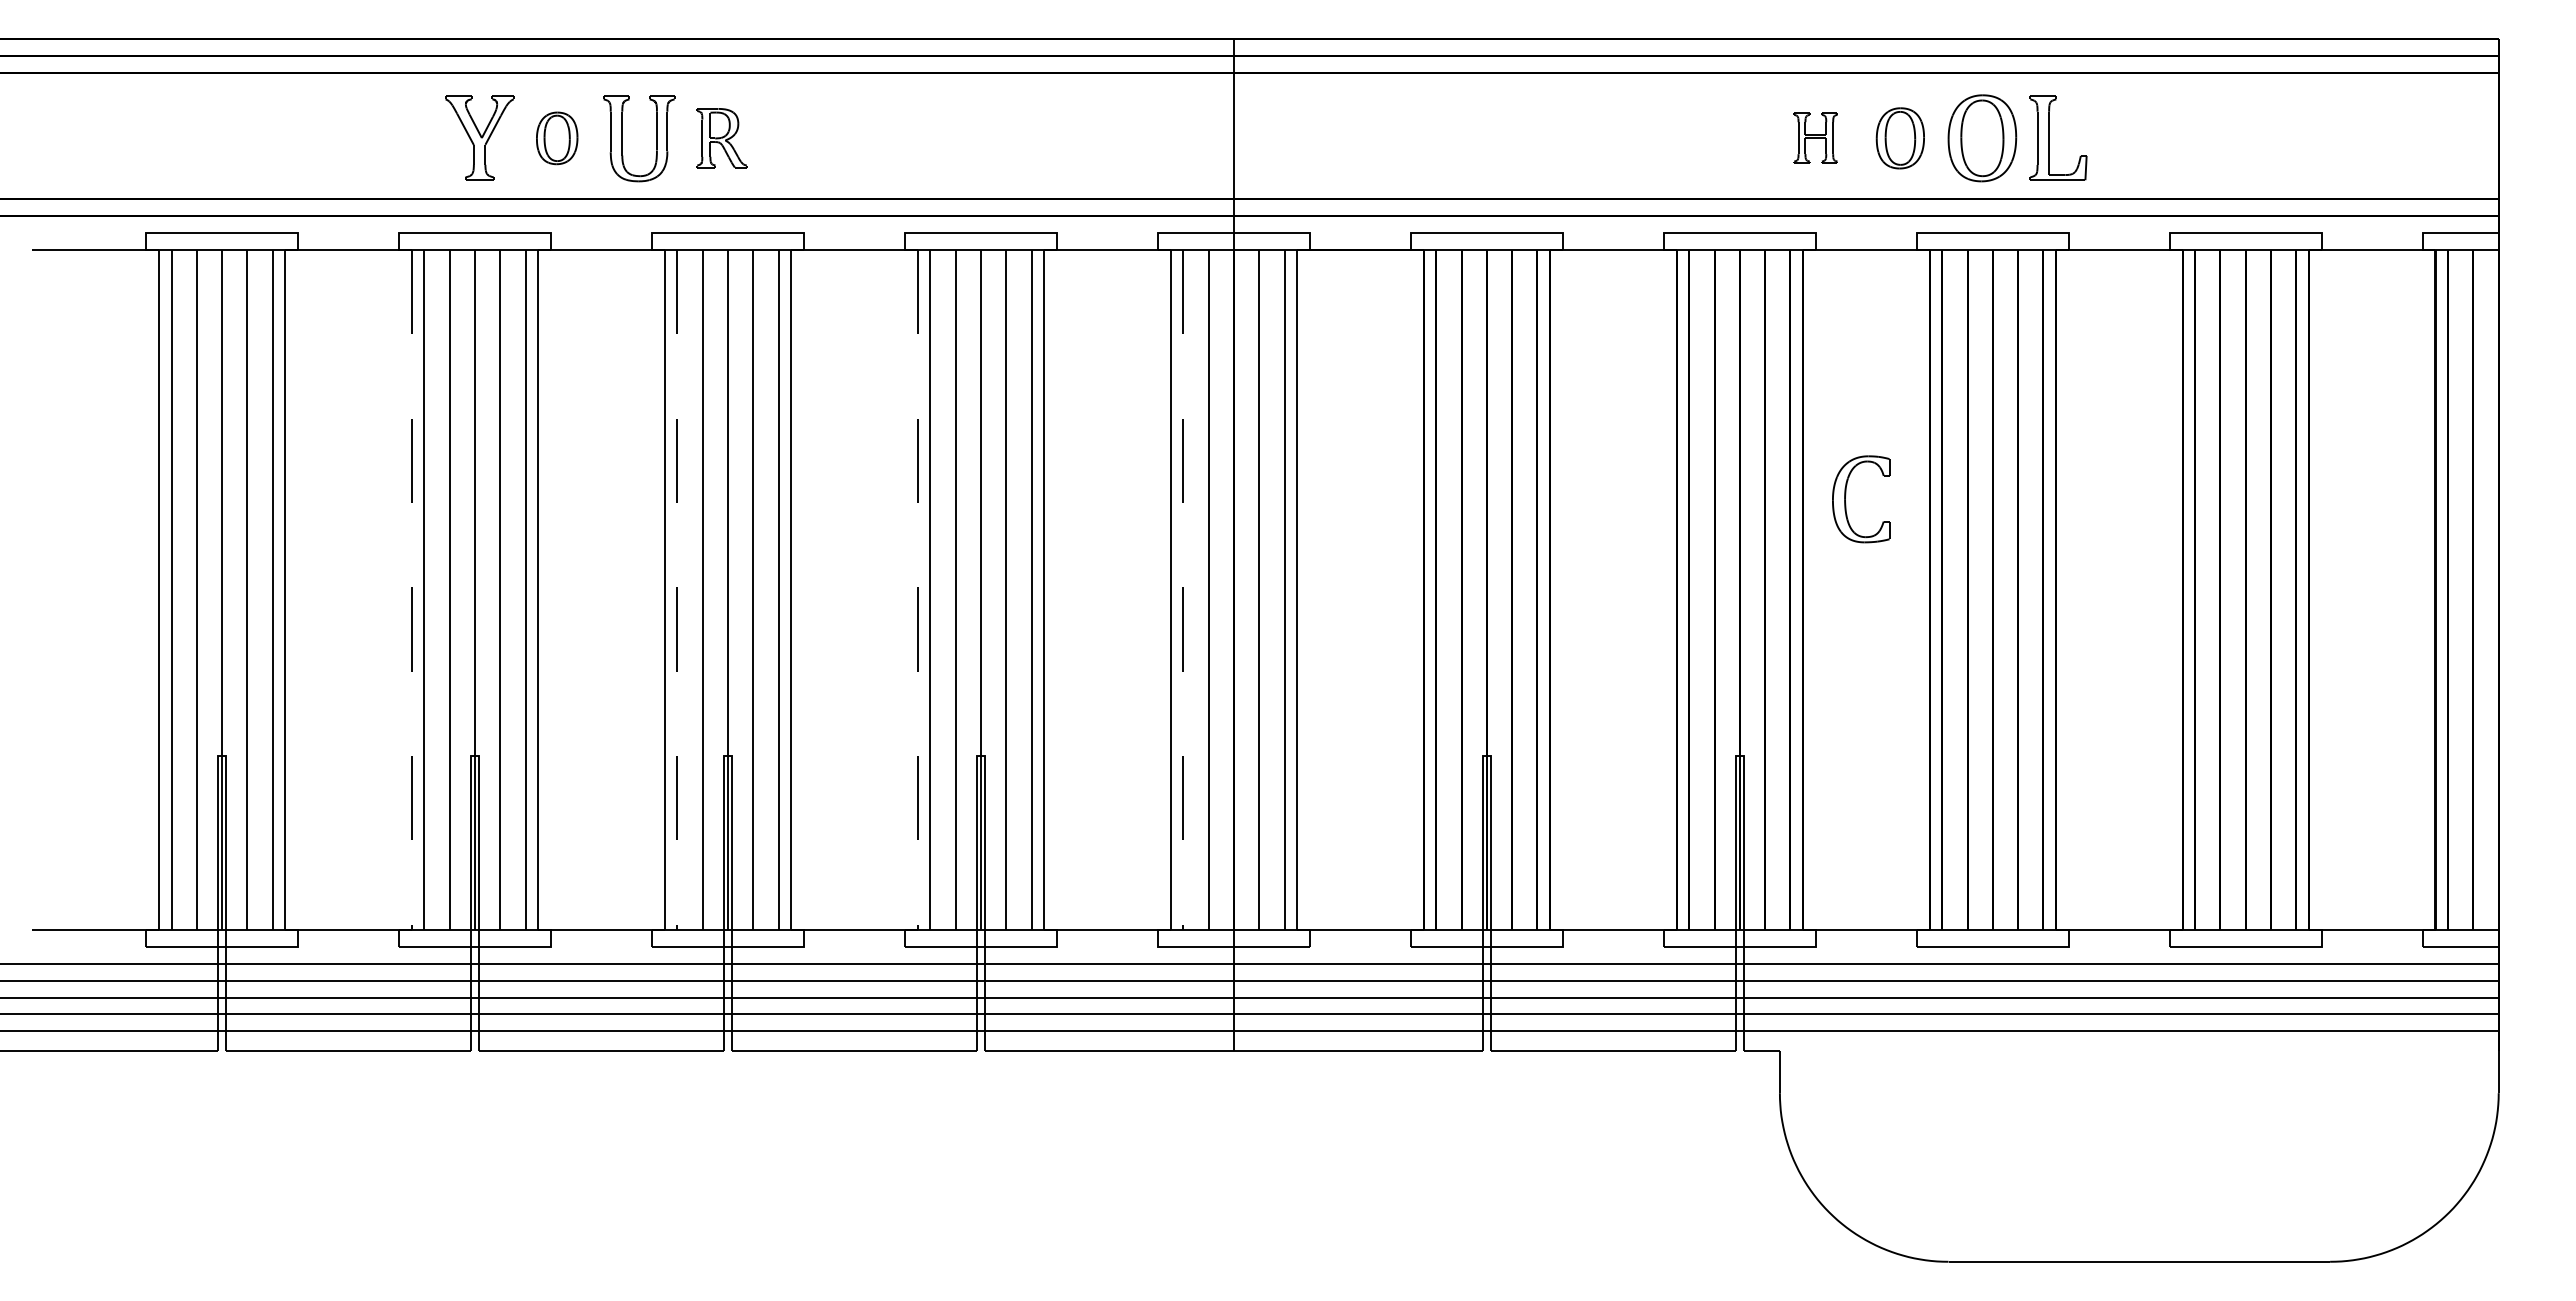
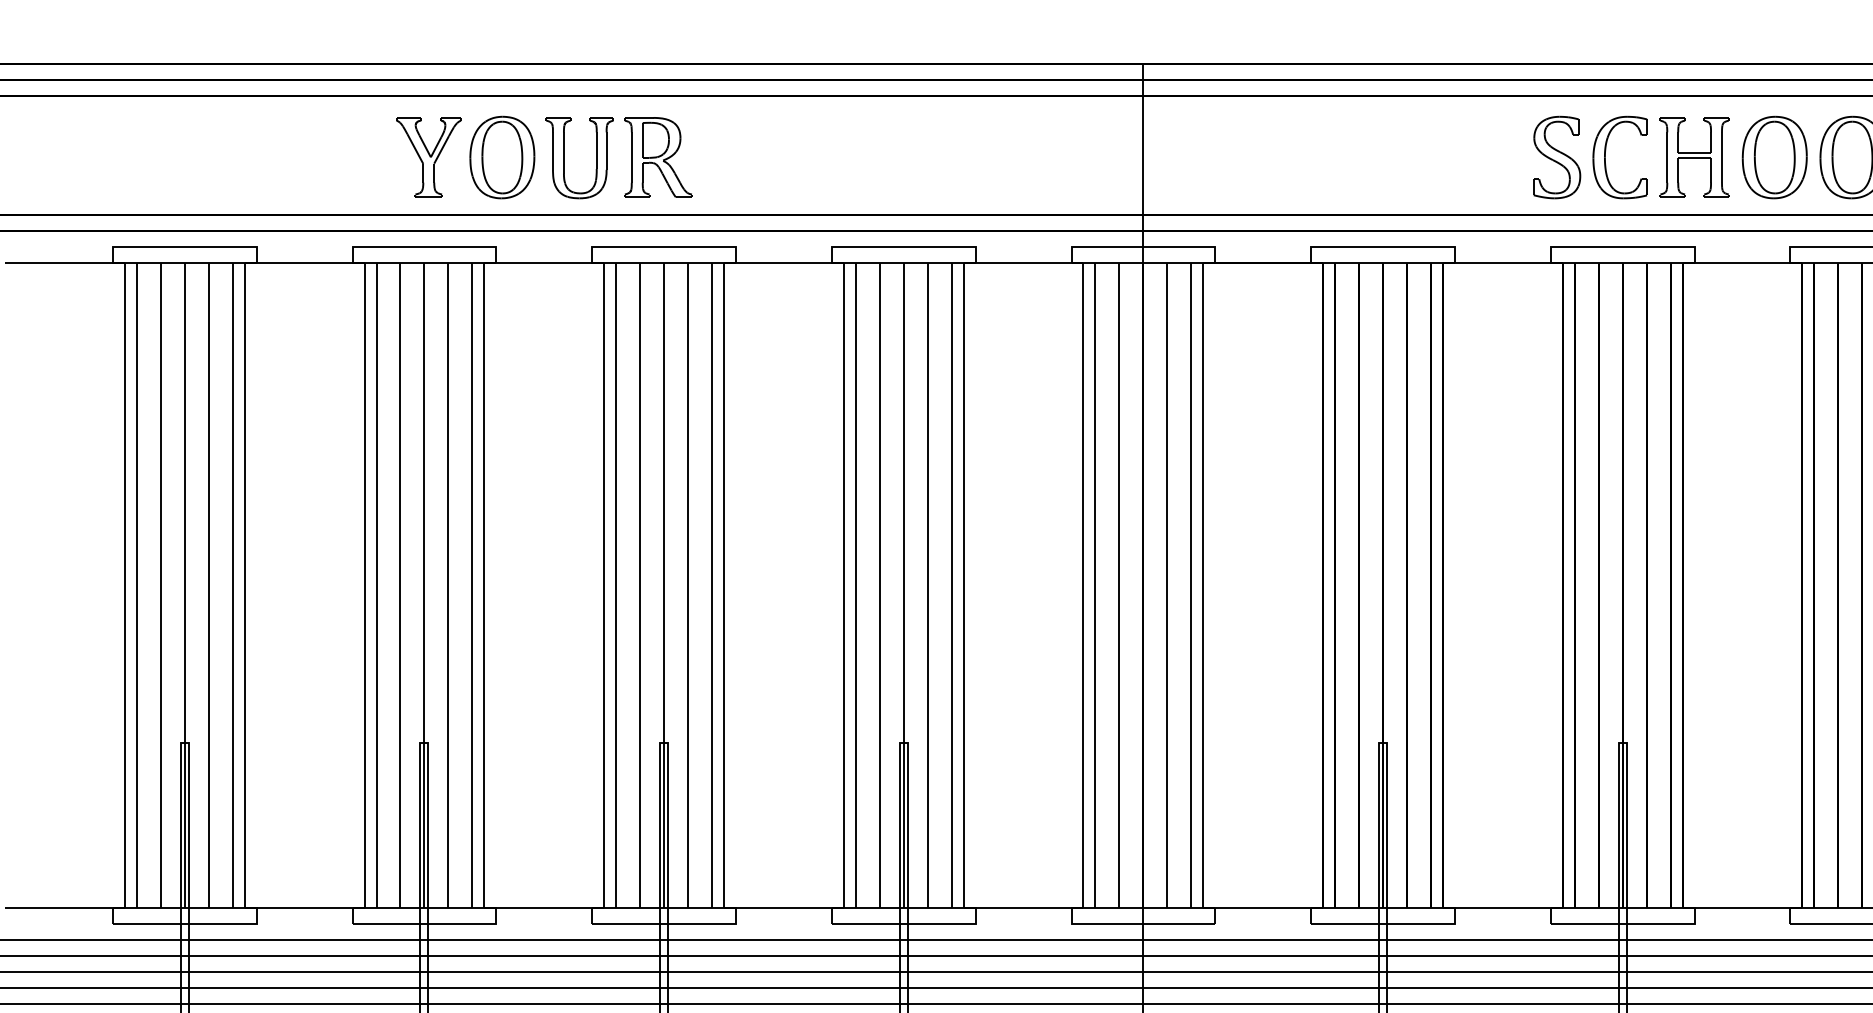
part: (721, 137) -> (657, 156), size x1.43
part: (1815, 137) -> (1694, 156), size x1.67
part: (556, 138) -> (501, 157), size x1.67
part: (1670, 138) -> (1556, 157), added
part: (1900, 138) -> (1774, 157), size x1.43
part: (1846, 503) -> (1606, 161), moved
line: (411, 590) -> (364, 585), dashed -> solid
line: (677, 590) -> (616, 585), dashed -> solid
line: (917, 590) -> (843, 585), dashed -> solid
line: (1183, 590) -> (1095, 585), dashed -> solid

